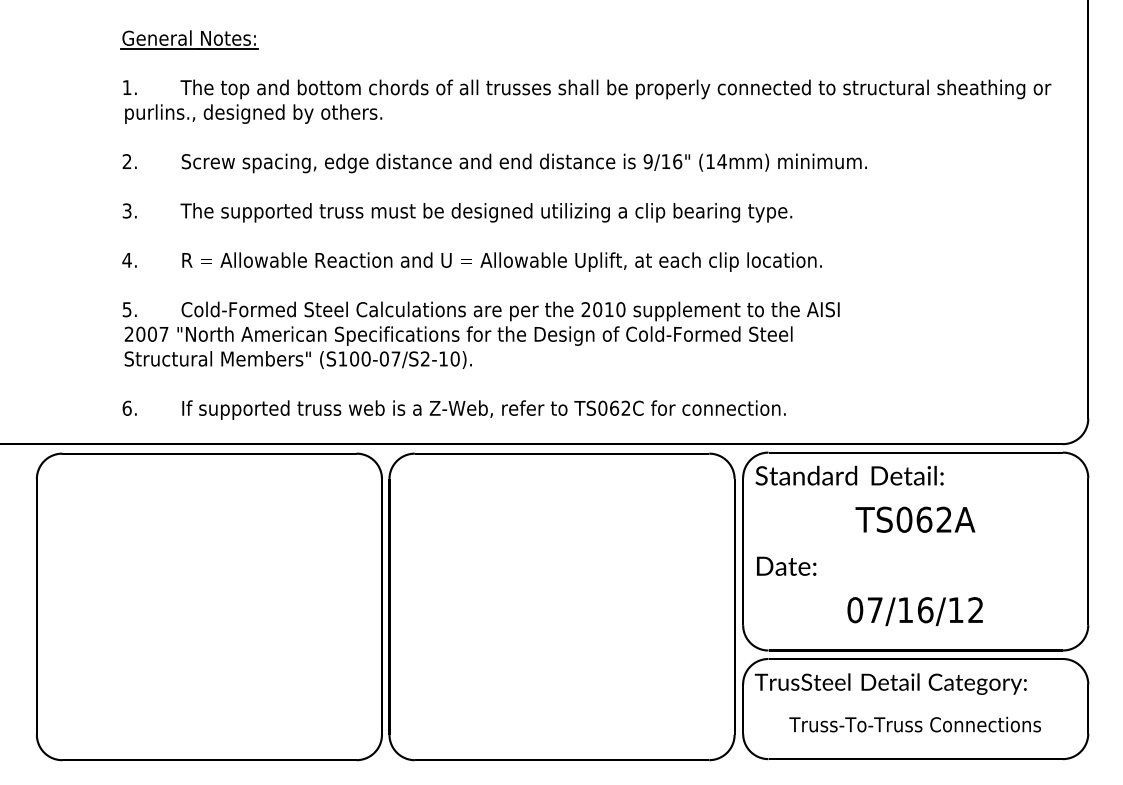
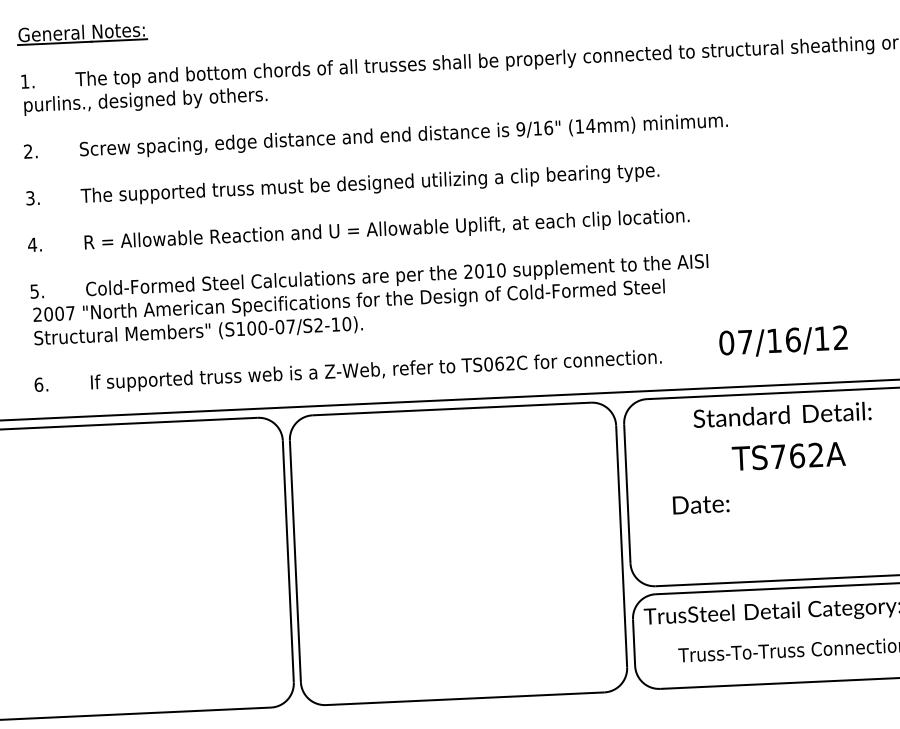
text: (849, 475) -> (782, 414), moved
text: (904, 519) -> (778, 456), TS062A -> TS762A
text: (786, 565) -> (701, 503), moved
text: (914, 611) -> (782, 341), moved

